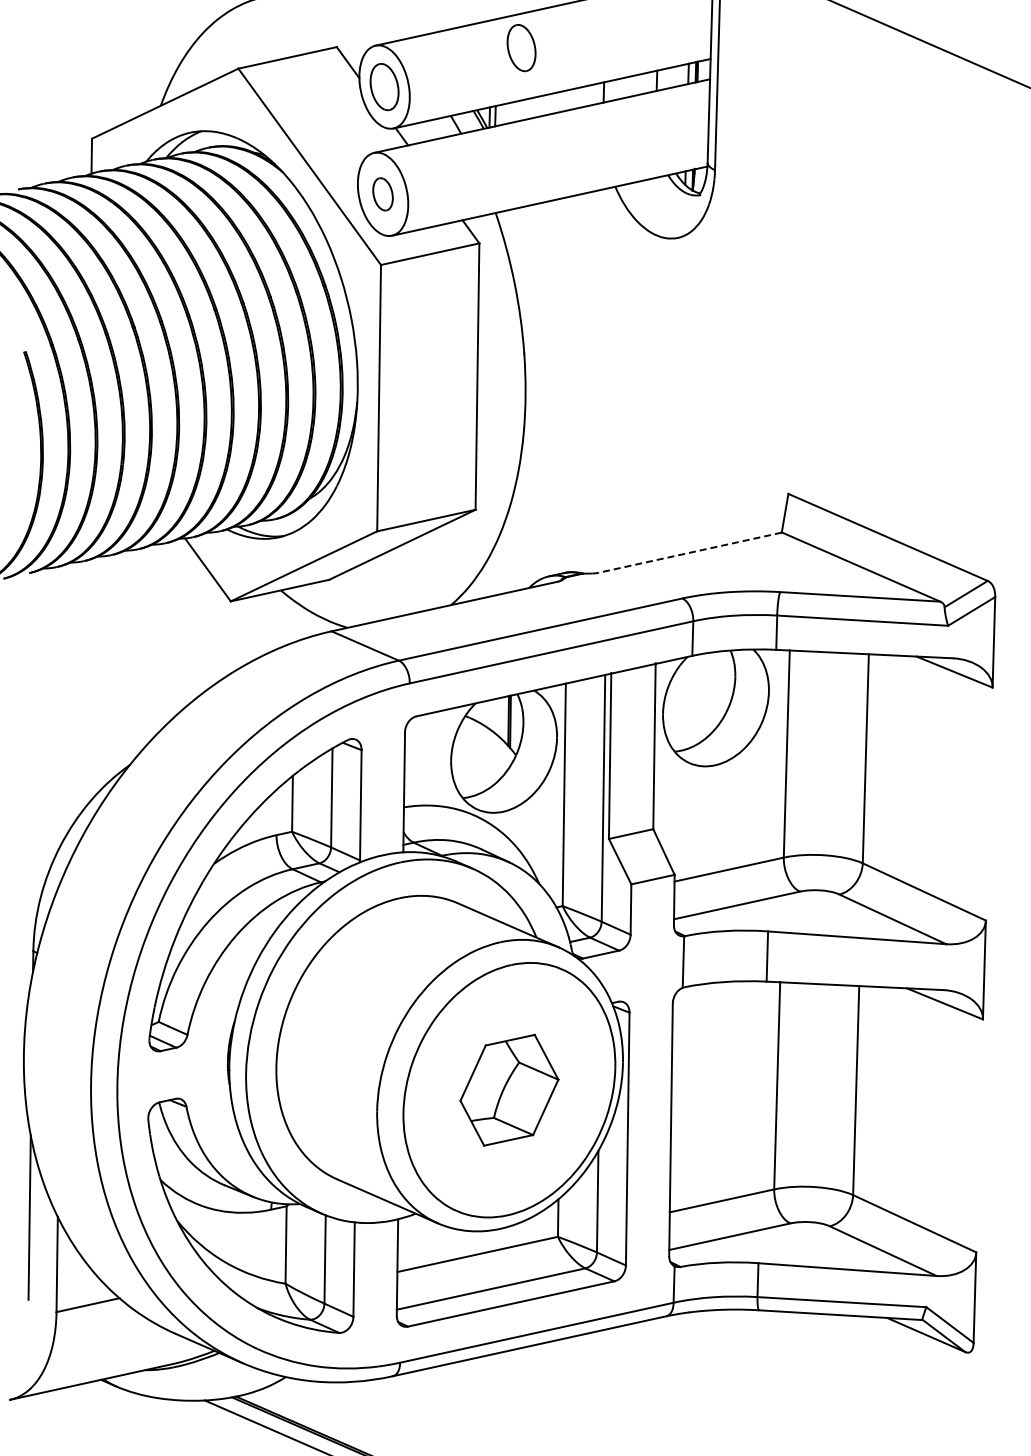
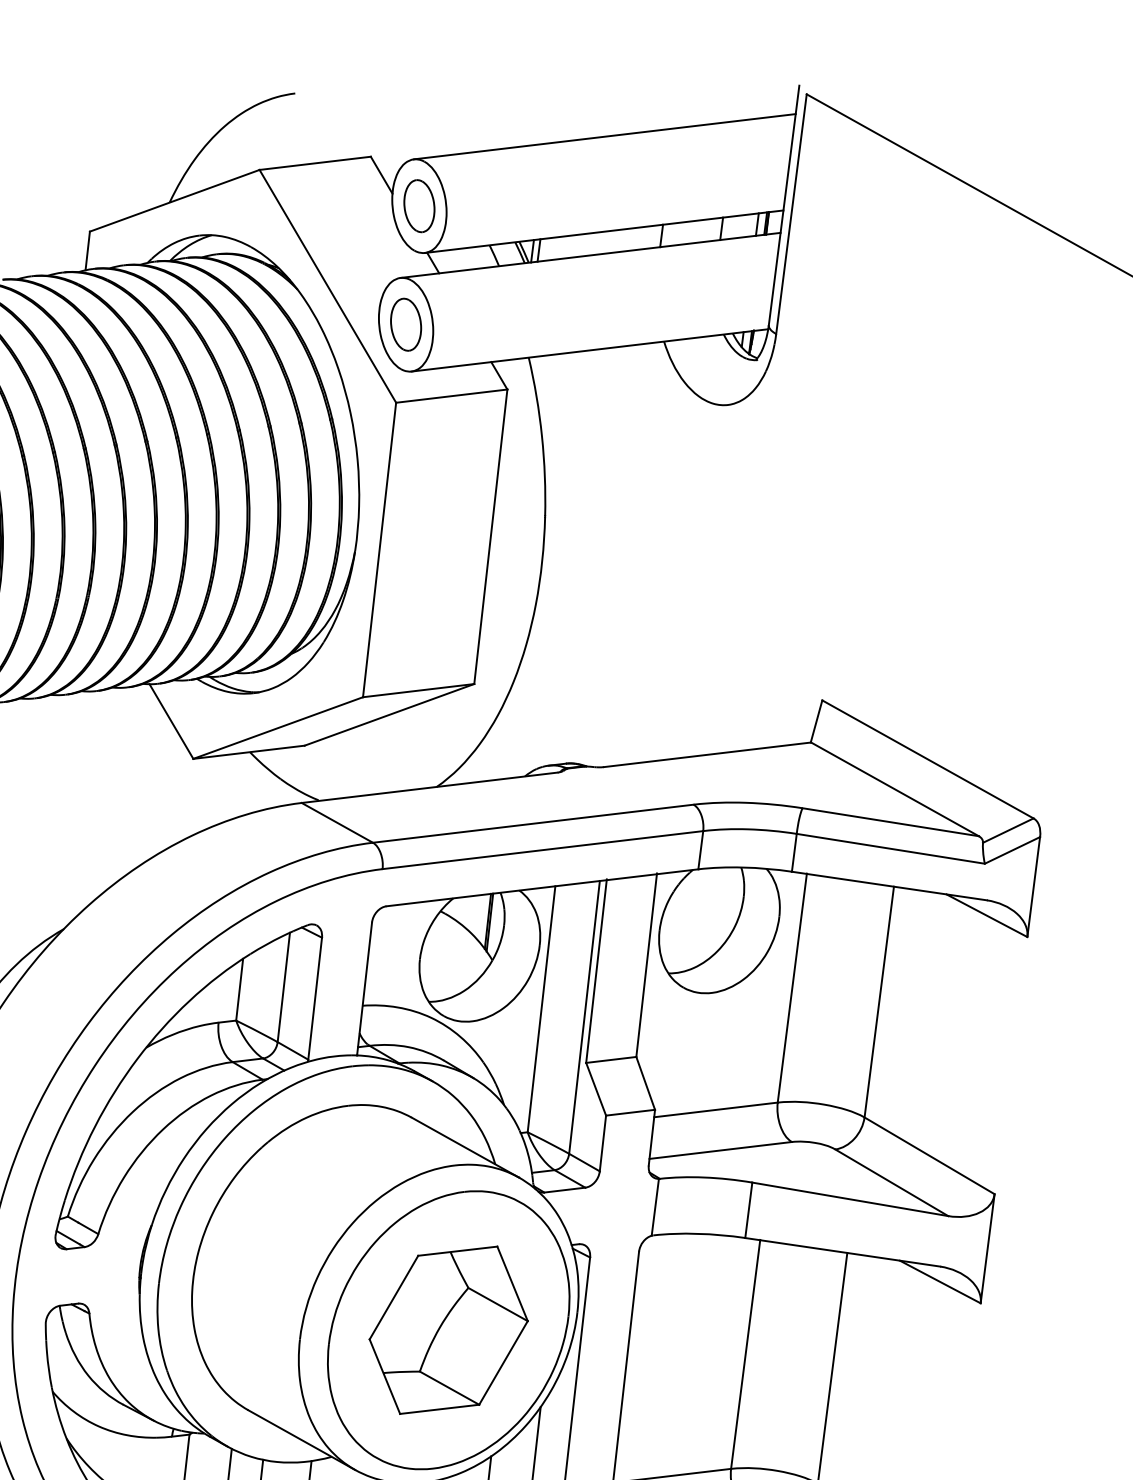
part: (521, 48) -> (575, 178), removed
part: (382, 194) -> (405, 324), size x1.43
line: (690, 552) -> (707, 754), dashed -> solid
part: (509, 1090) -> (448, 1330), size x1.43

